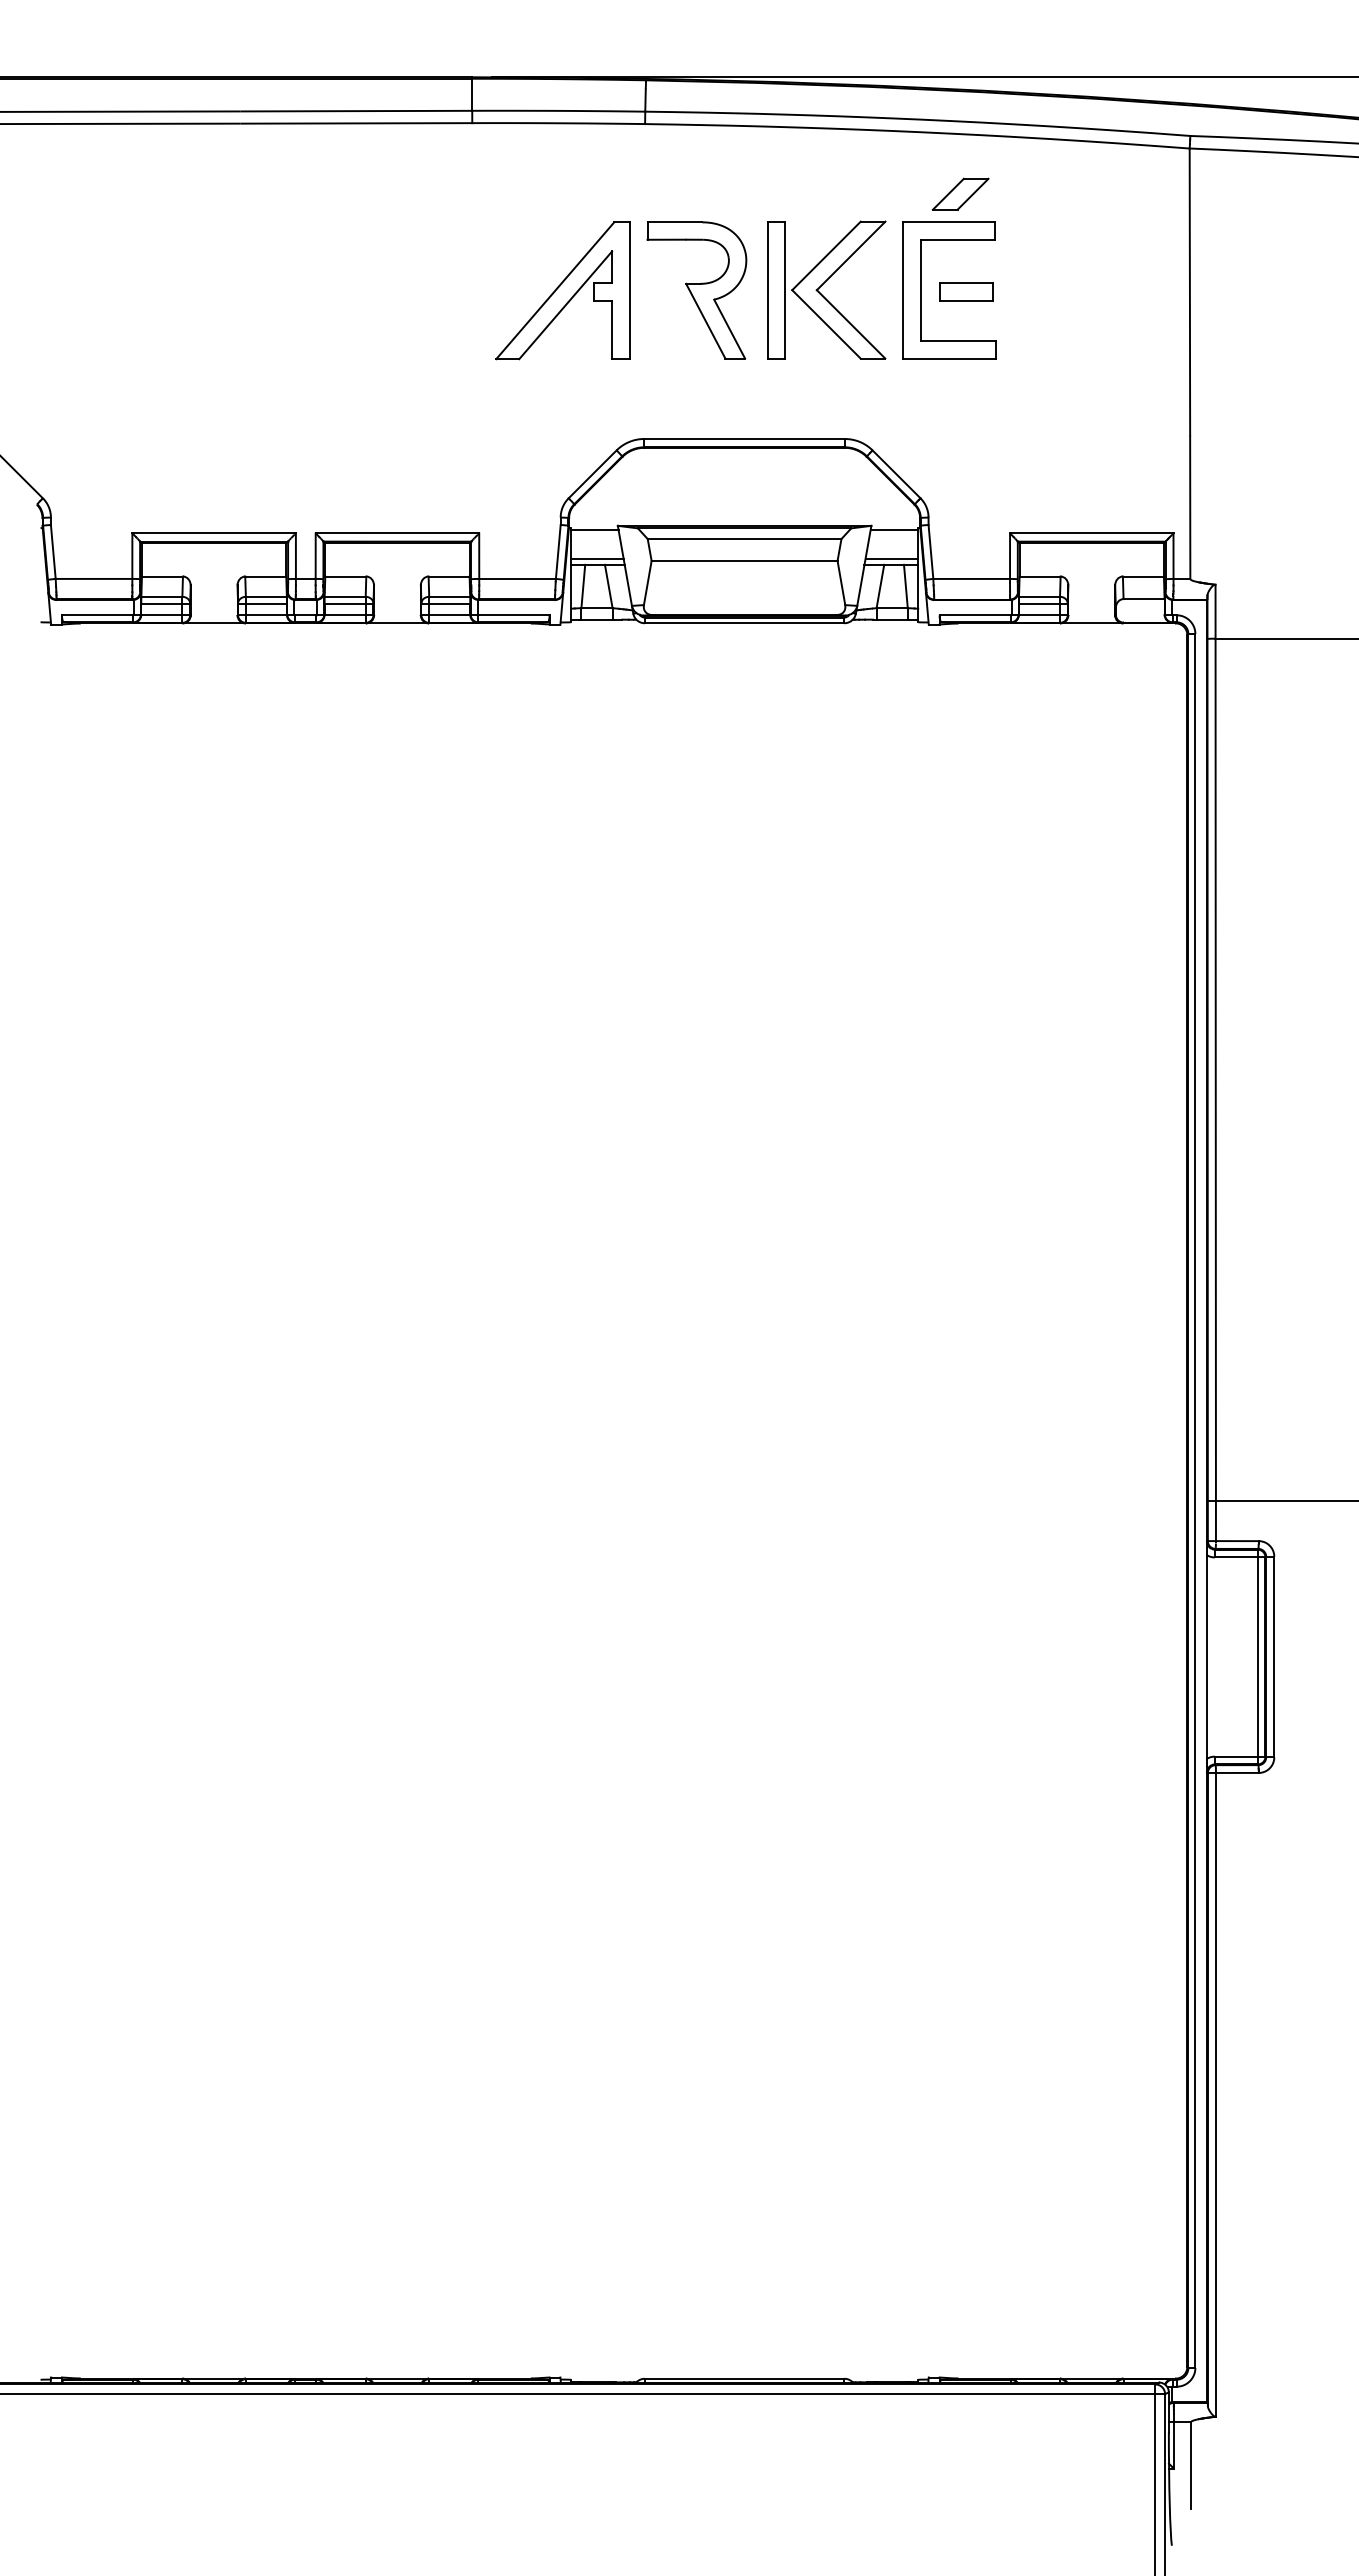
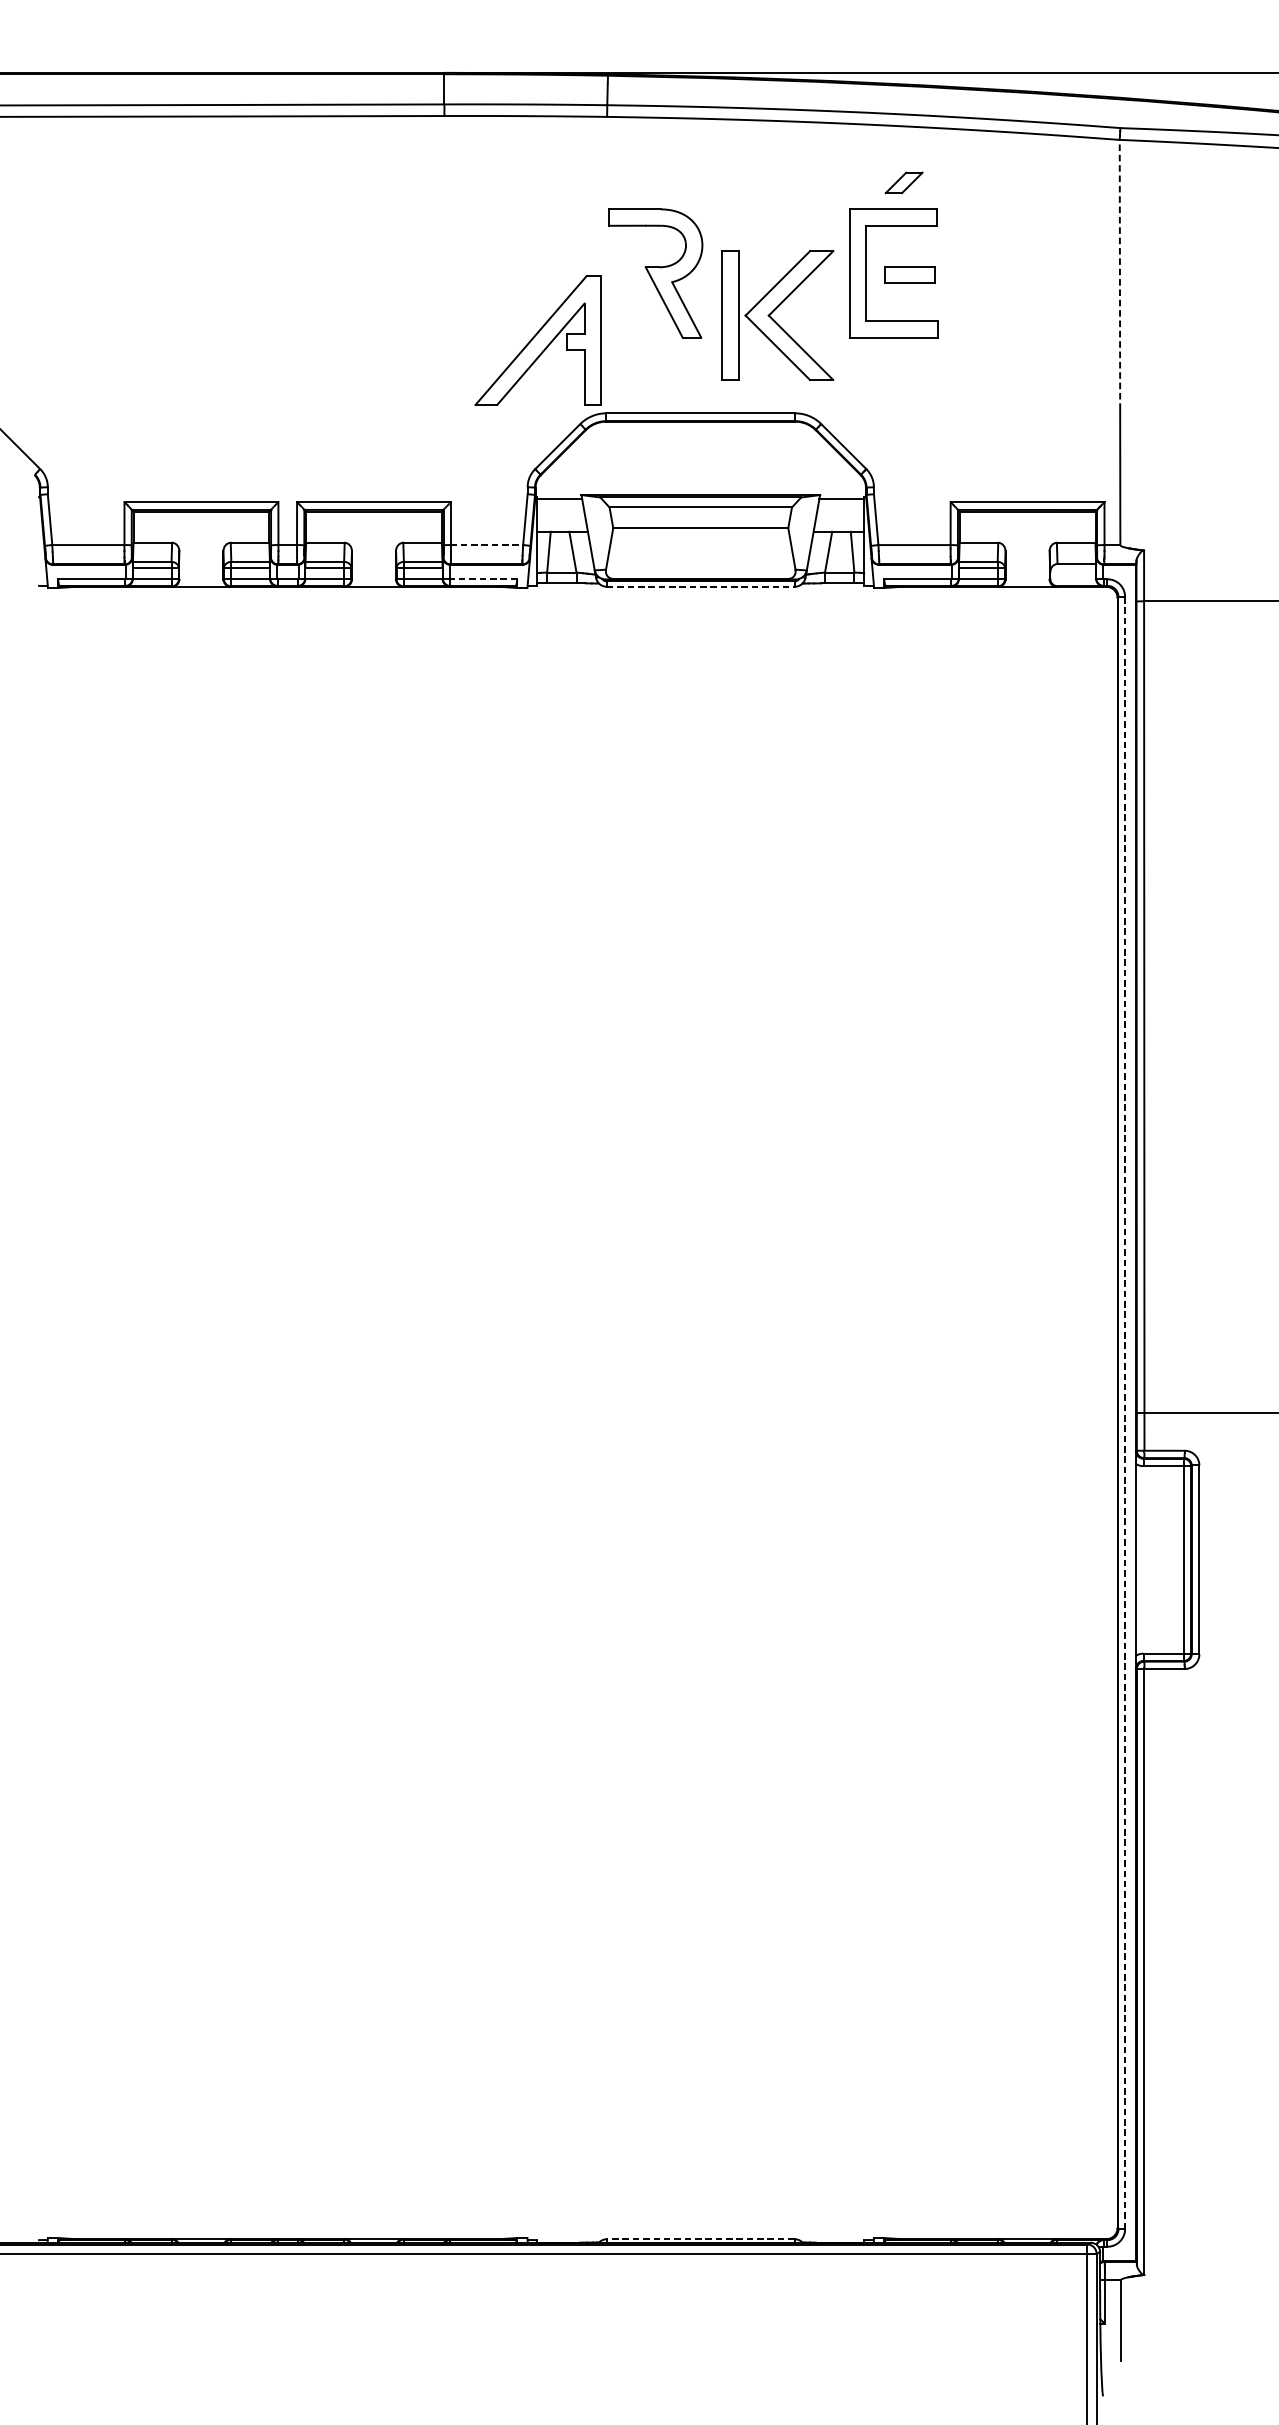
part: (960, 193) -> (904, 182), size x0.7
part: (826, 289) -> (777, 314), moved
part: (562, 290) -> (537, 340), moved
line: (1189, 291) -> (1119, 274), solid -> dashed
line: (597, 559) -> (562, 526), removed
line: (891, 559) -> (839, 526), removed
line: (517, 578) -> (487, 544), solid -> dashed
line: (514, 615) -> (484, 579), solid -> dashed
line: (744, 623) -> (700, 587), solid -> dashed
line: (1195, 1501) -> (1125, 1413), solid -> dashed
line: (744, 2378) -> (700, 2238), solid -> dashed

